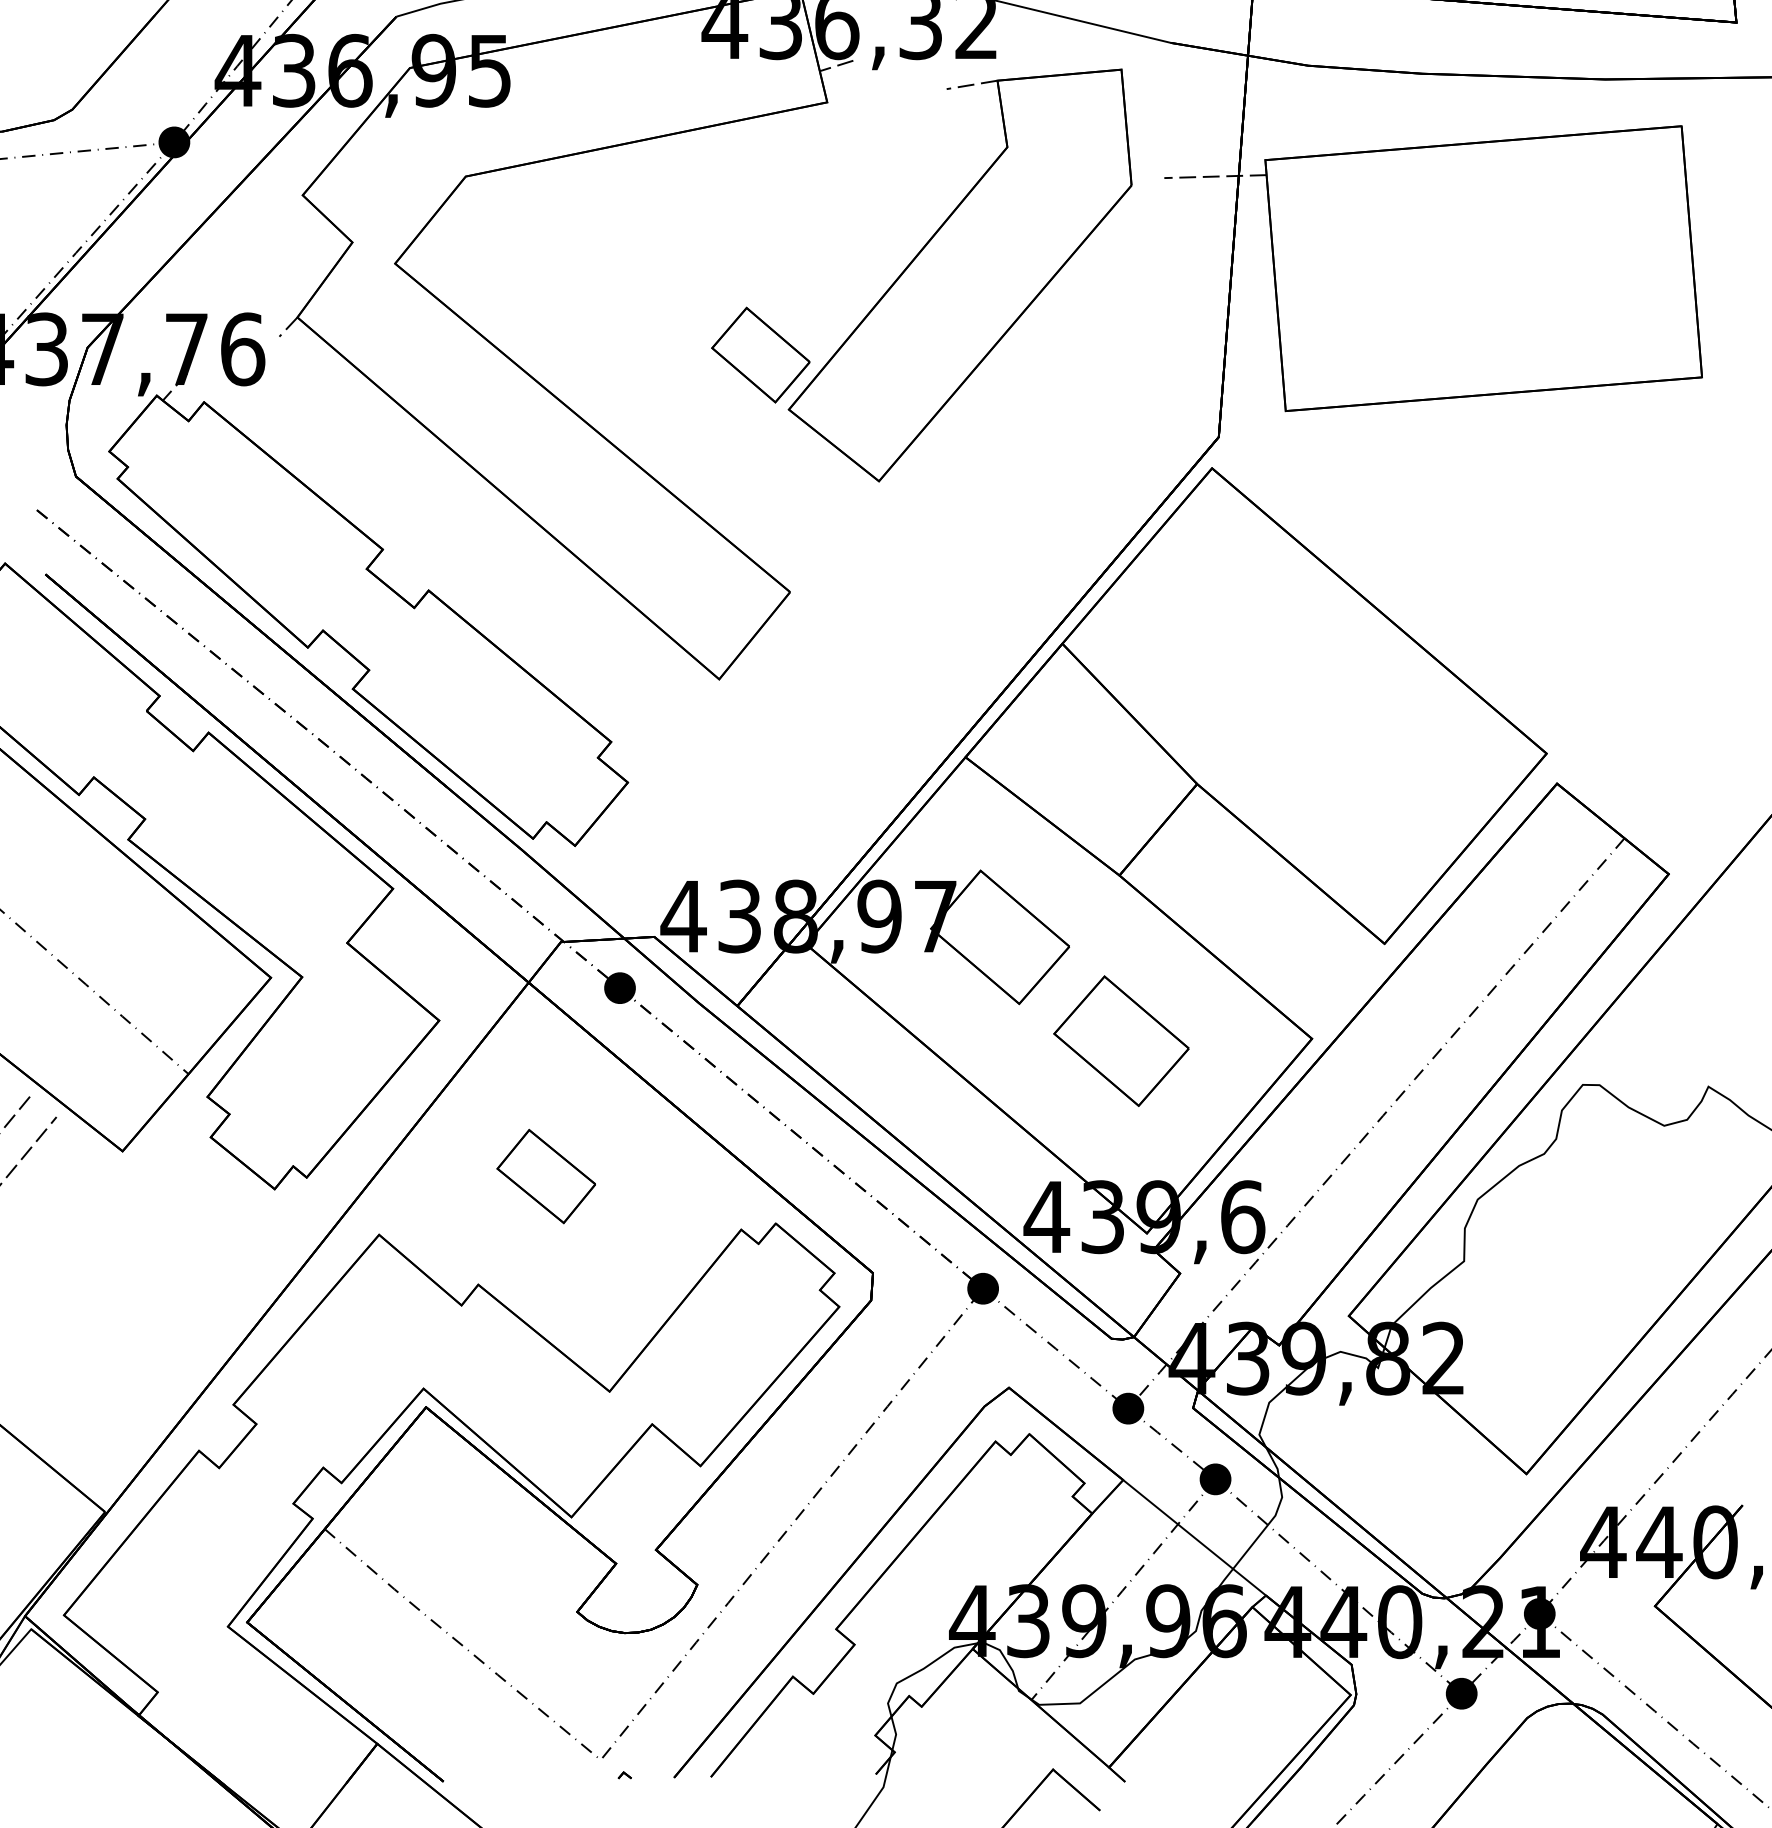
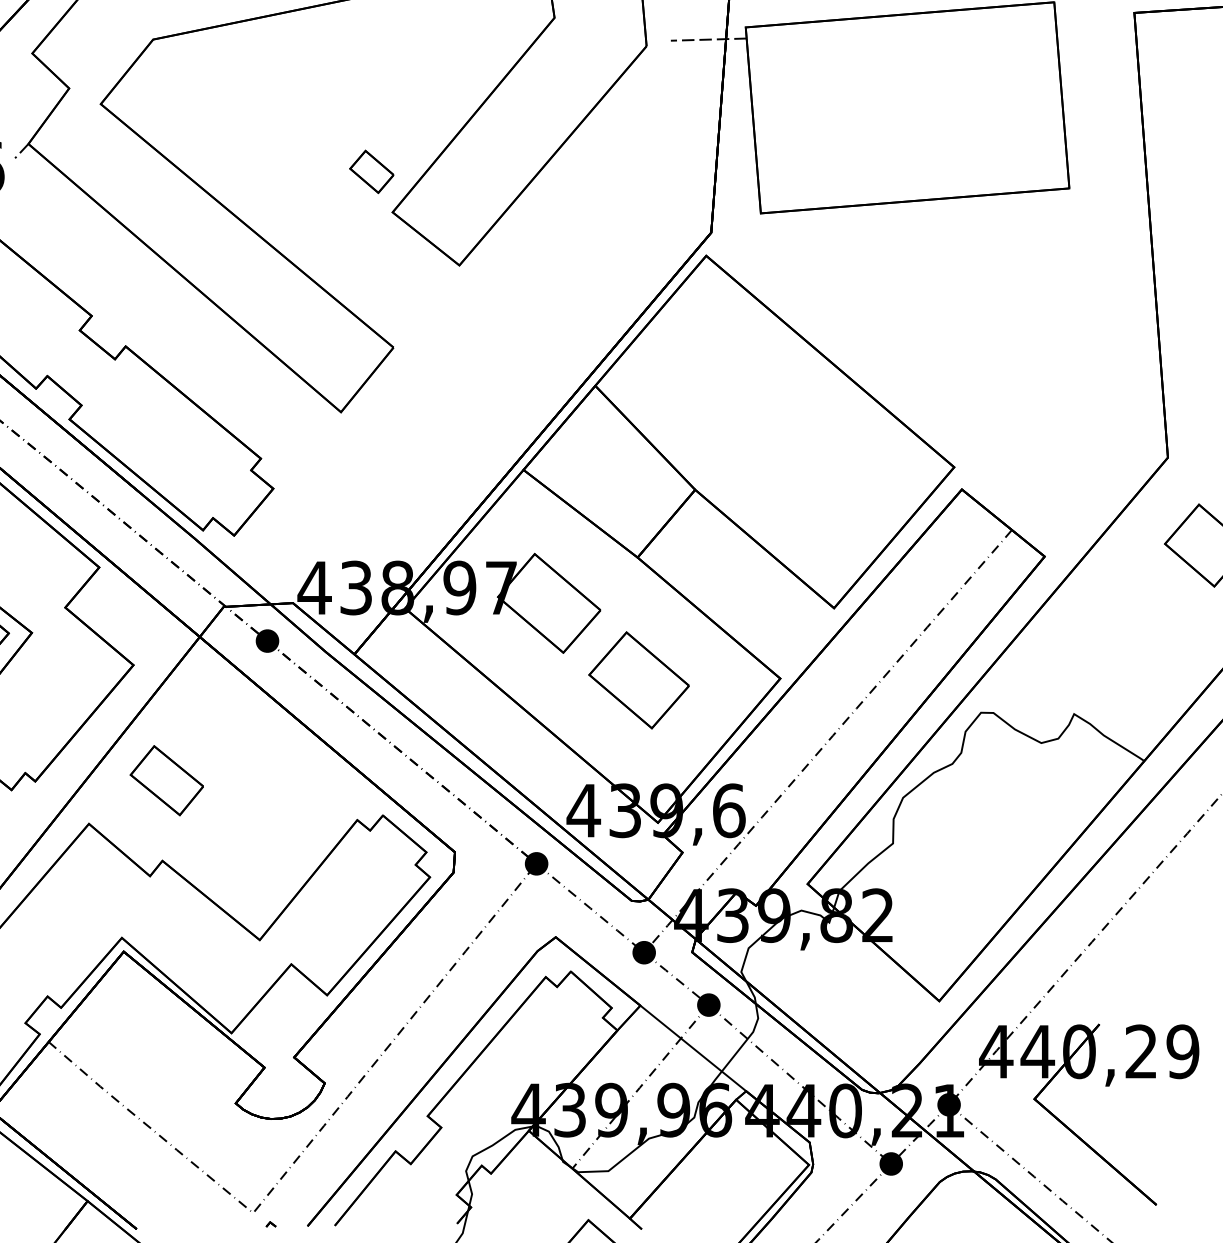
part: (760, 354) -> (371, 171), size x0.6
part: (545, 1176) -> (166, 780), moved

